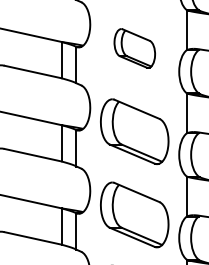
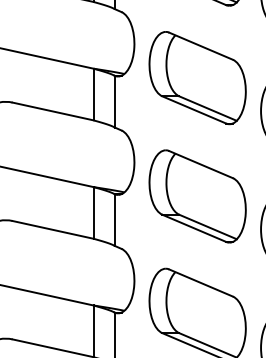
part: (134, 48) -> (197, 78), size x1.67

